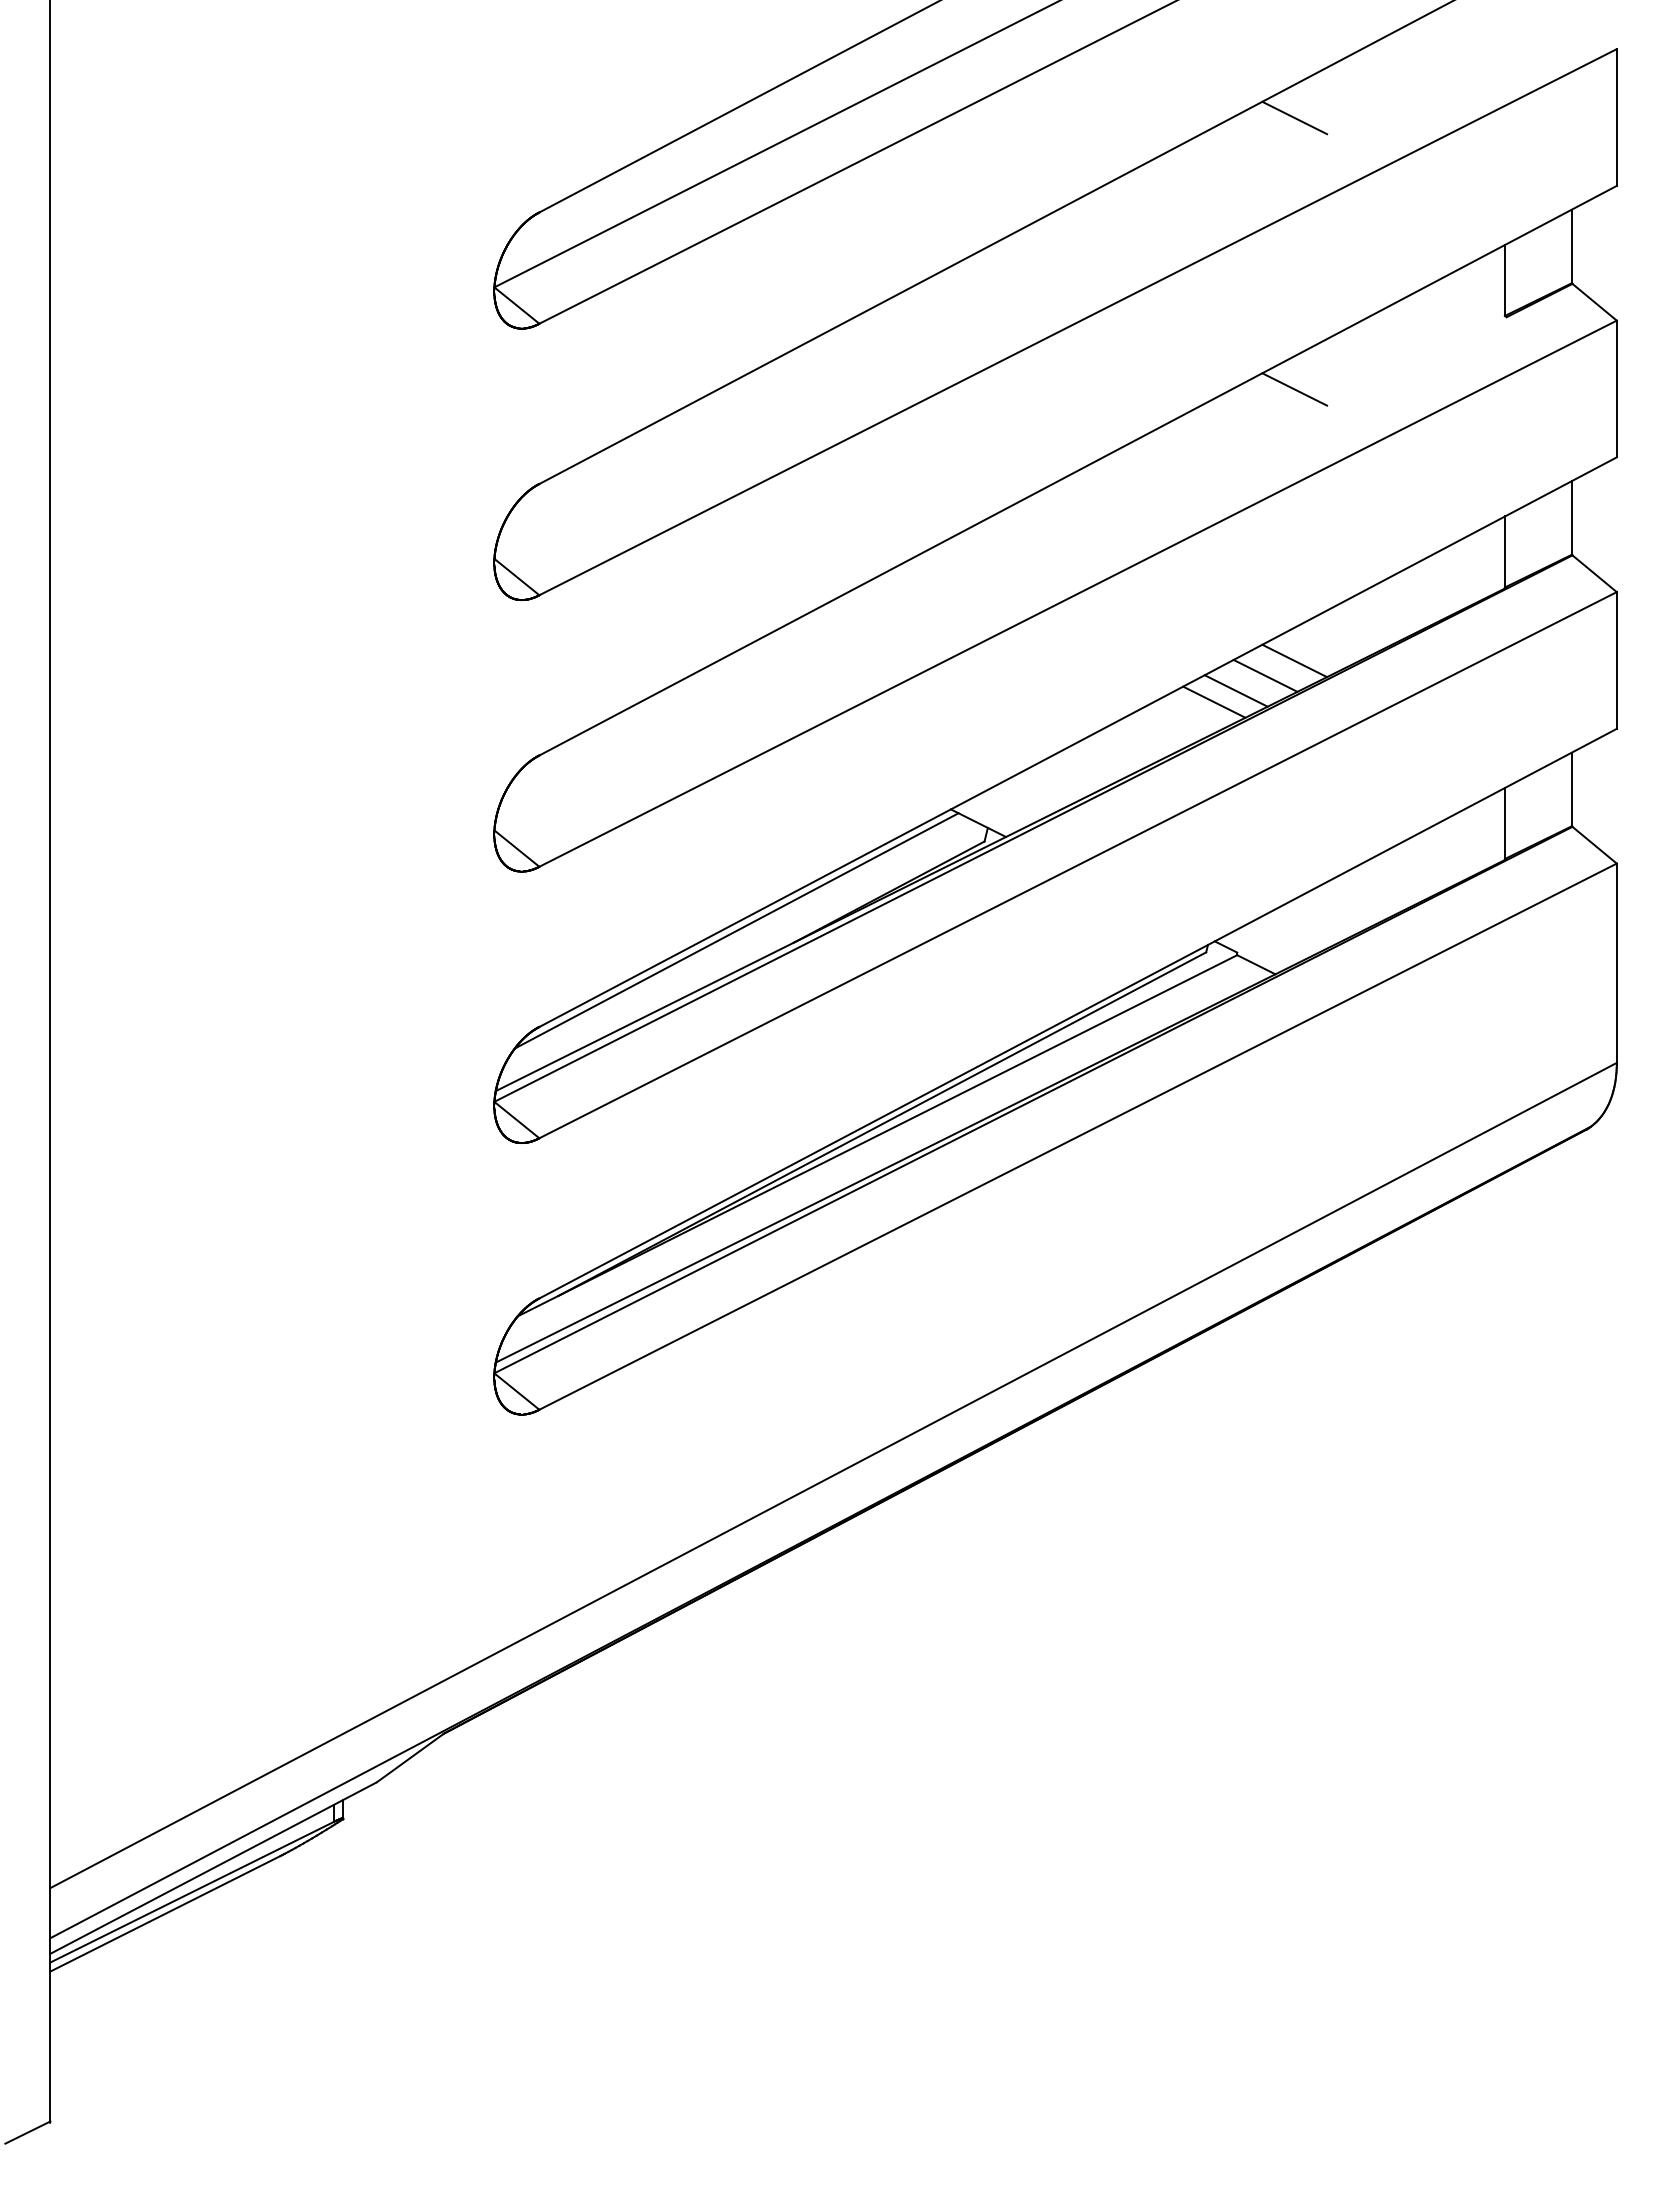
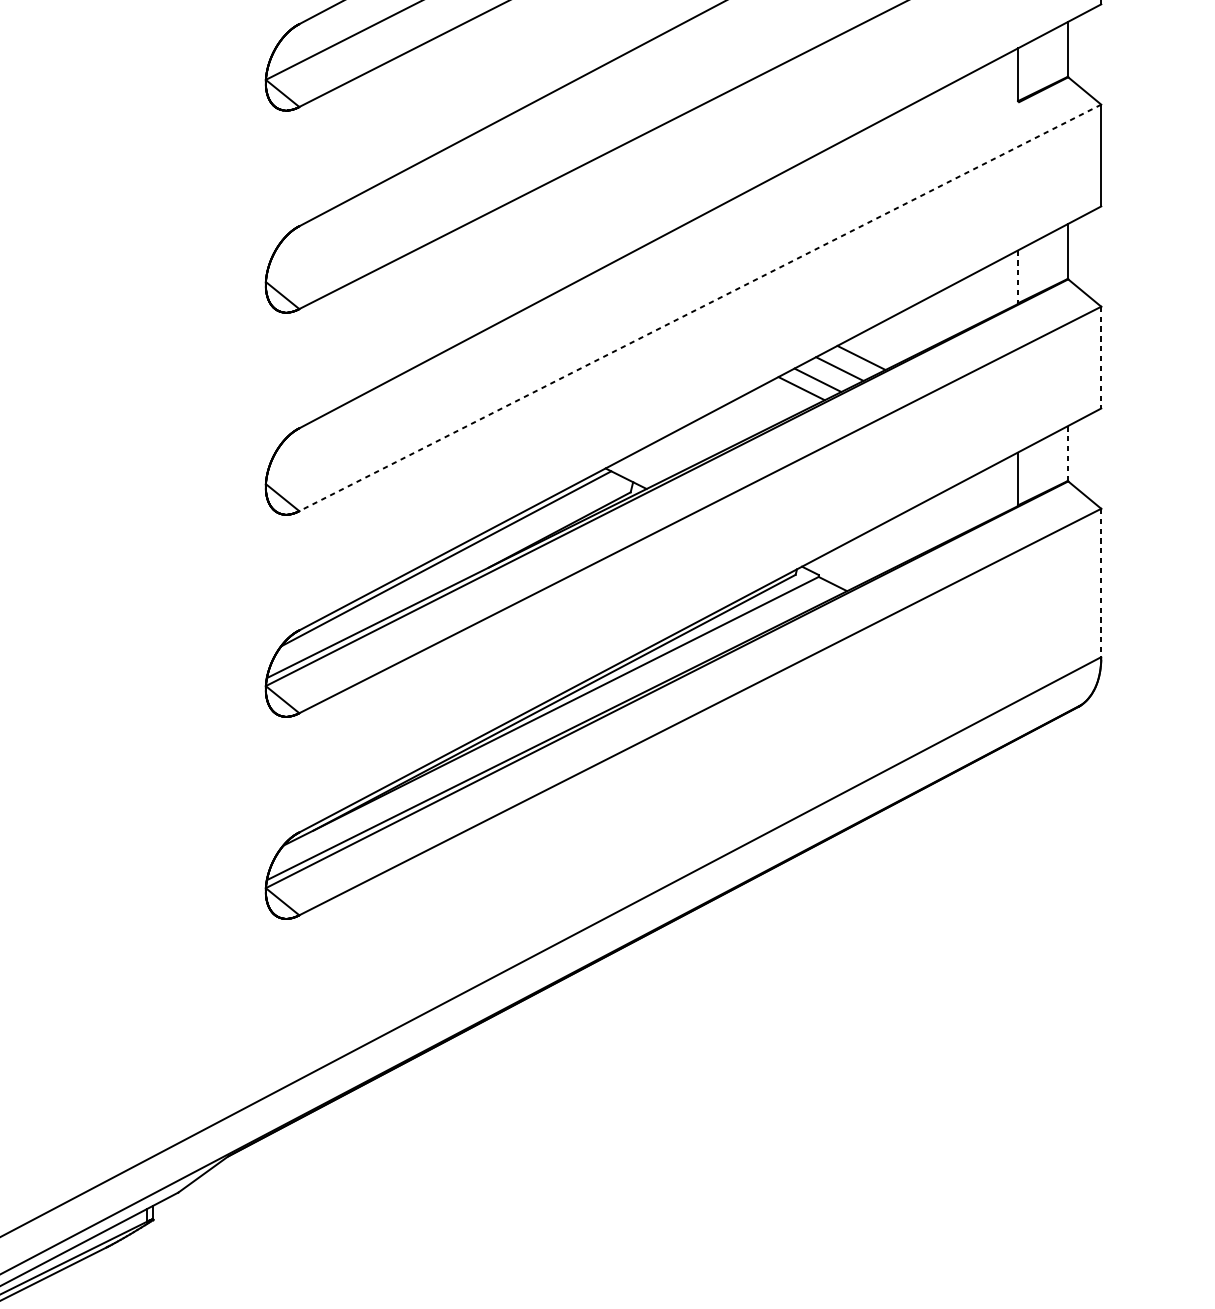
line: (1294, 389) -> (861, 155), removed
line: (1505, 552) -> (1018, 277), solid -> dashed
line: (1078, 593) -> (700, 307), solid -> dashed
line: (1616, 660) -> (1101, 357), solid -> dashed
line: (1571, 789) -> (1067, 453), solid -> dashed
line: (1616, 963) -> (1101, 583), solid -> dashed

